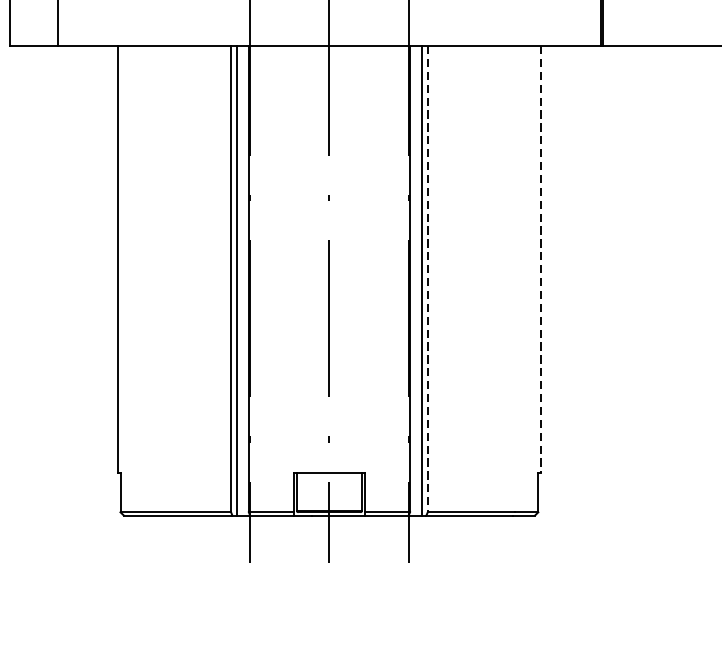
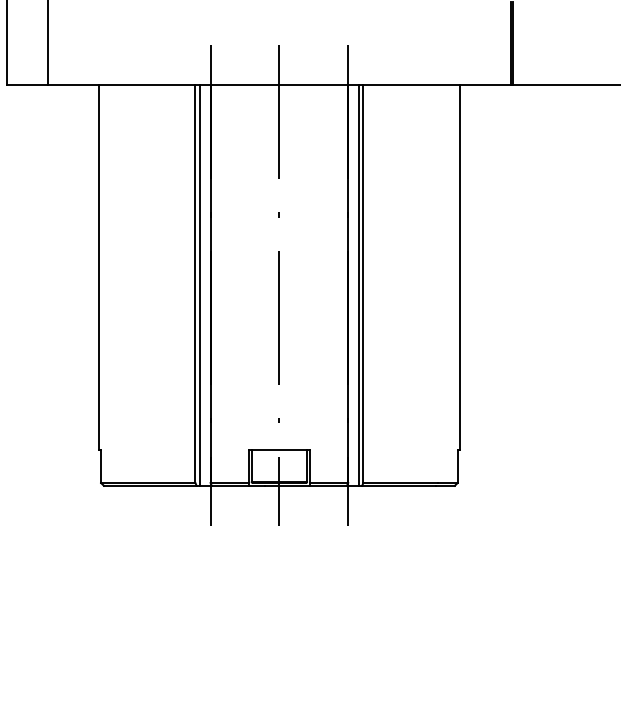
line: (541, 259) -> (460, 267), dashed -> solid
line: (427, 279) -> (363, 284), dashed -> solid

